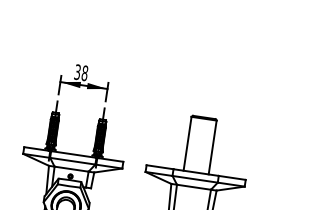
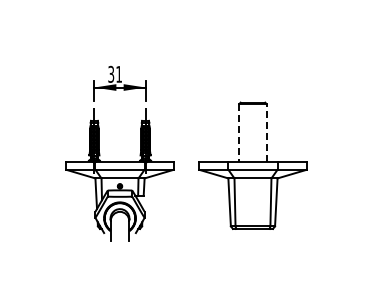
text: (85, 72) -> (119, 73), 38 -> 31
line: (187, 144) -> (239, 133), solid -> dashed
line: (212, 146) -> (266, 132), solid -> dashed

